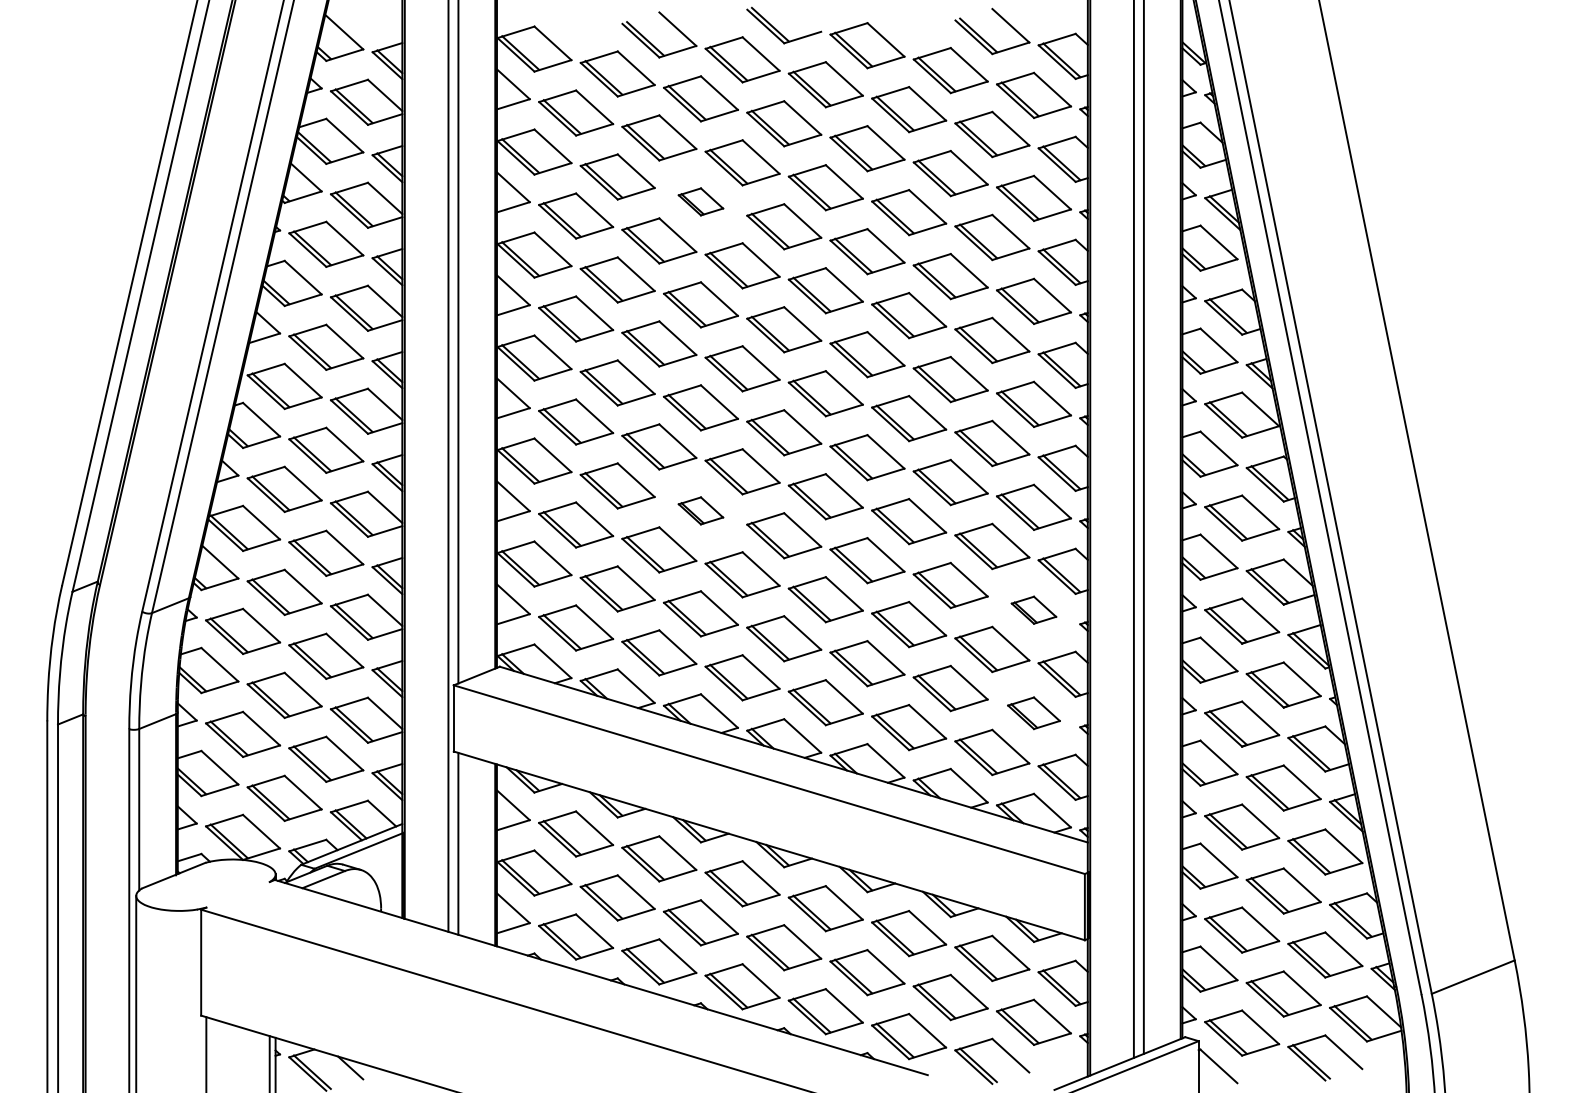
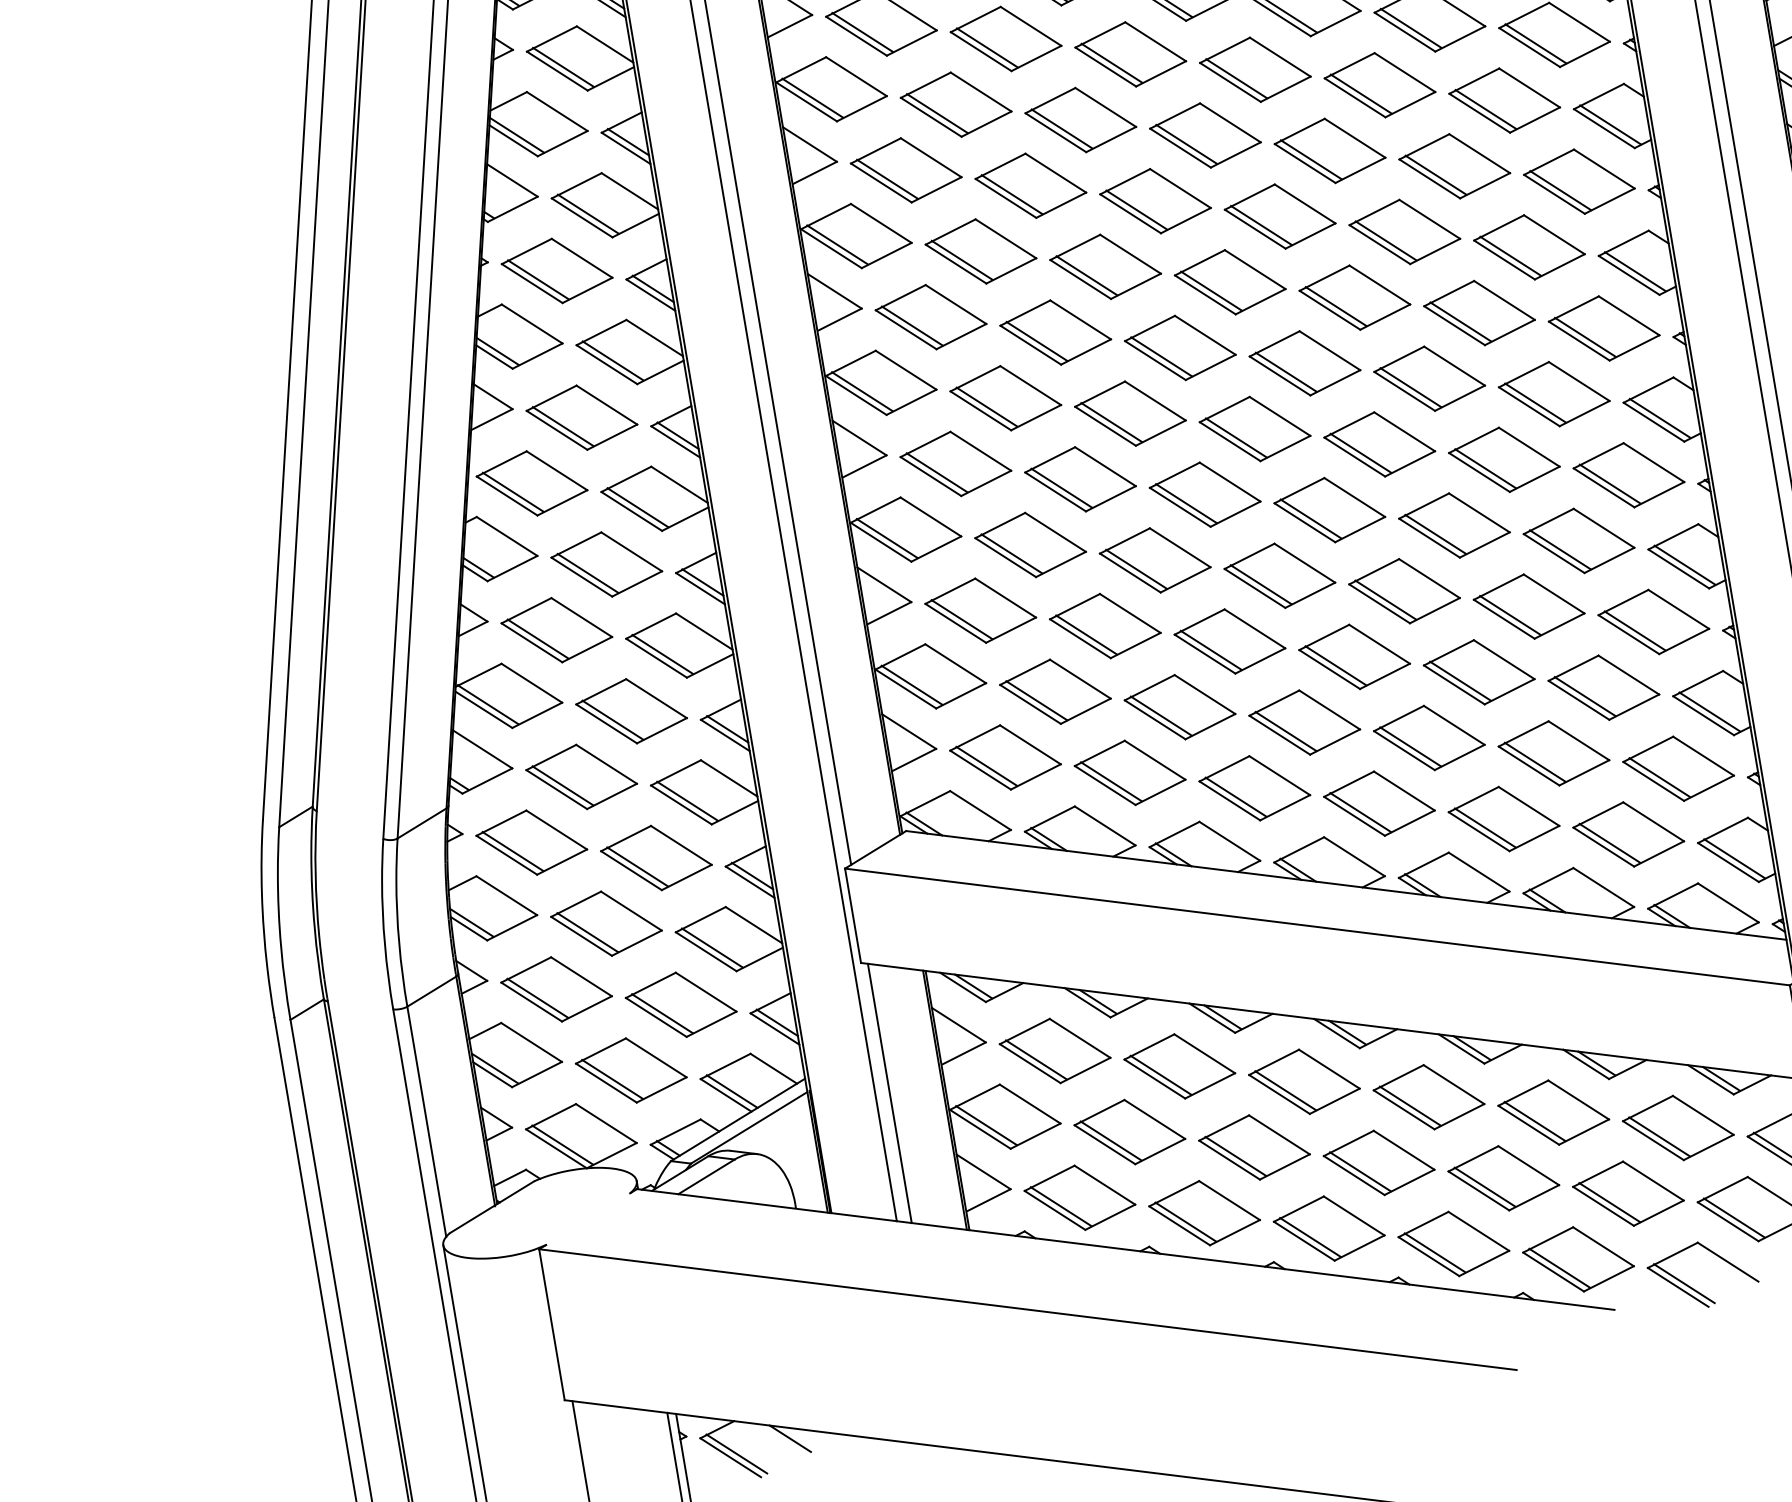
part: (700, 201) -> (1080, 119), size x1.67
part: (700, 510) -> (1154, 560), size x1.67
part: (1033, 609) -> (1652, 620), size x1.67
part: (1033, 712) -> (1677, 767), size x1.43

